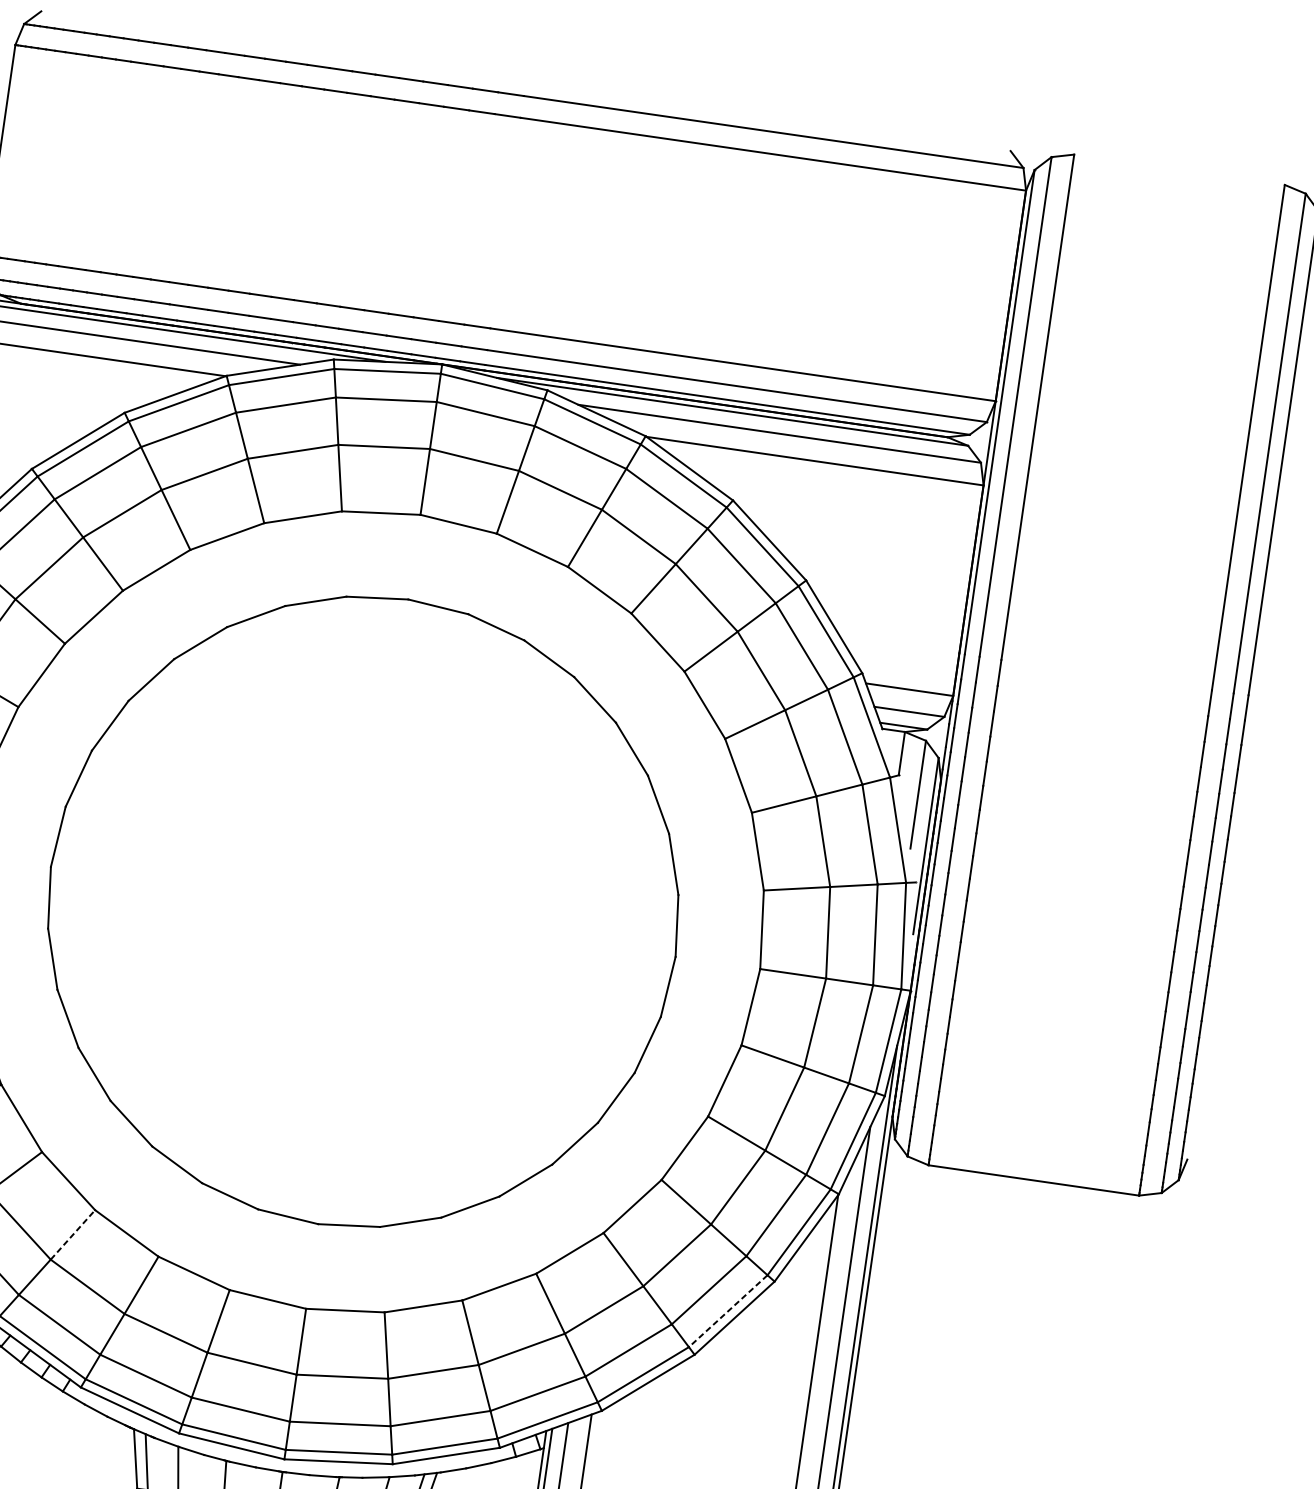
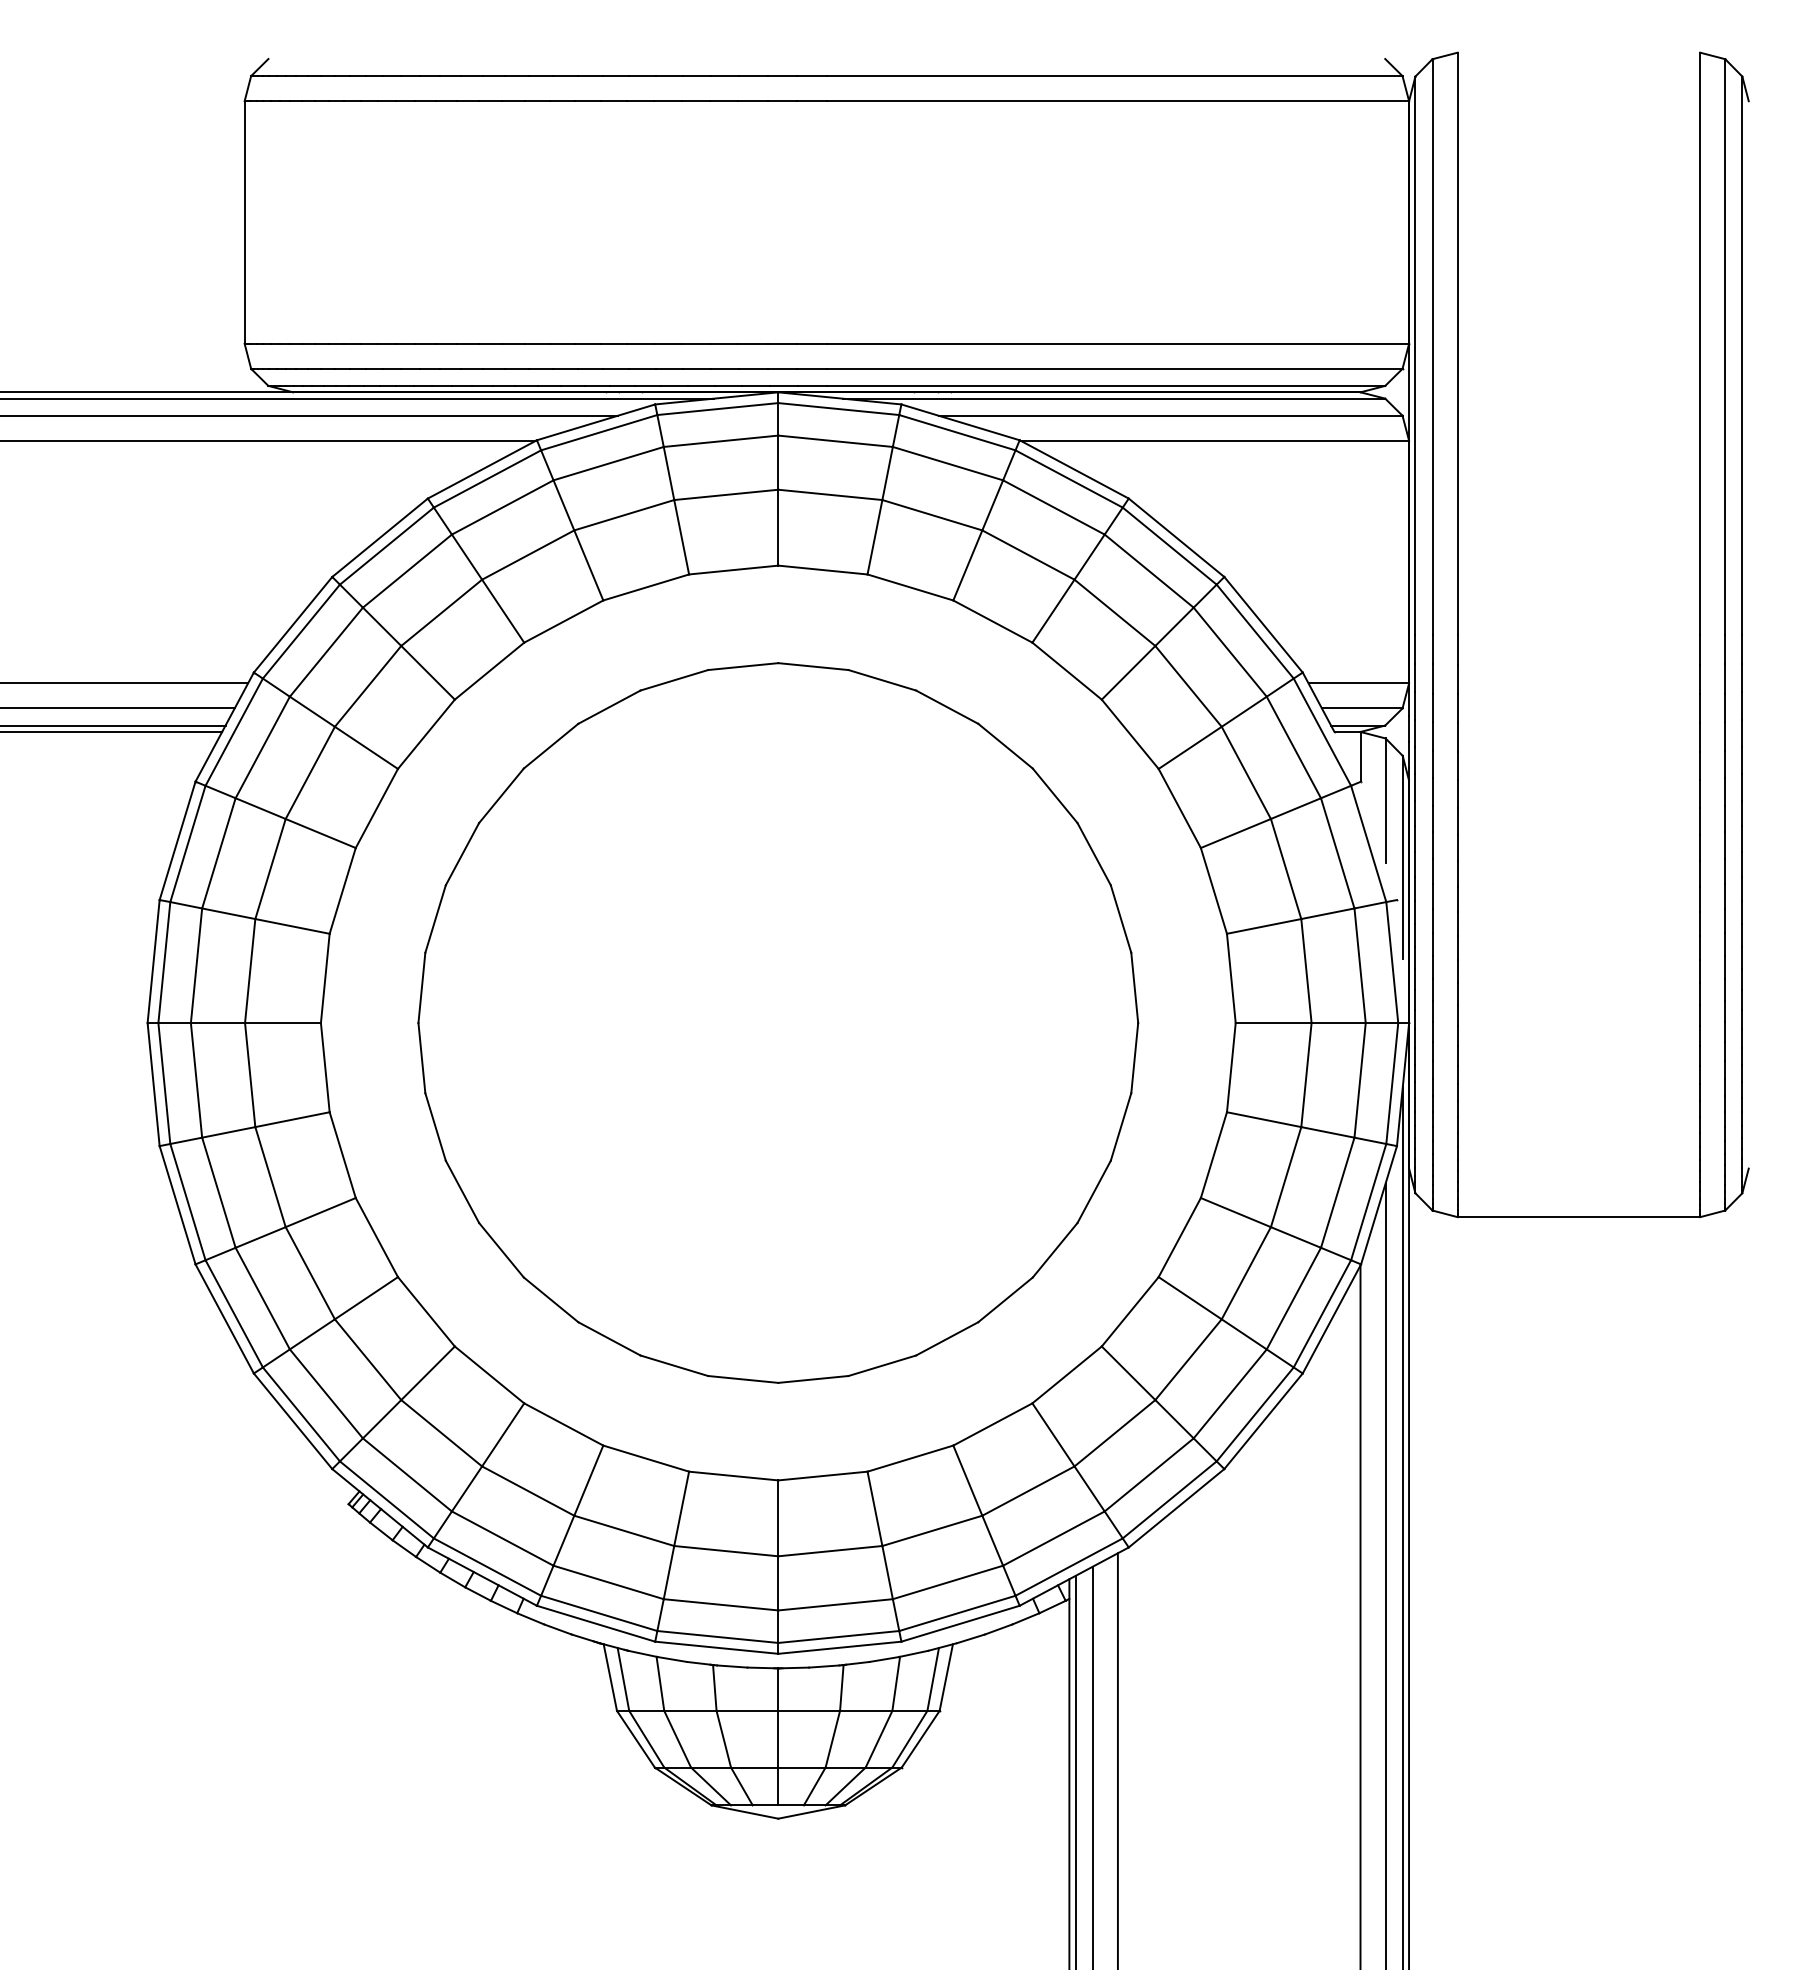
line: (73, 1234) -> (503, 1434), dashed -> solid
line: (728, 1311) -> (1255, 1414), dashed -> solid

